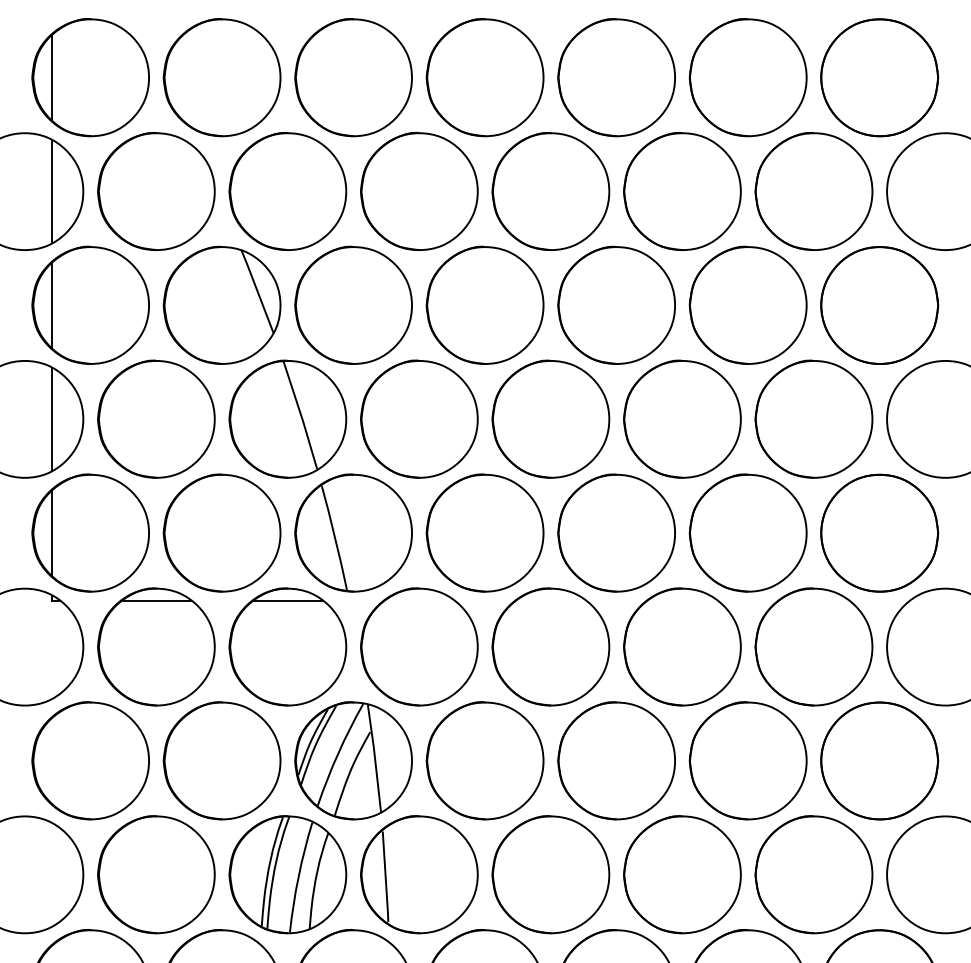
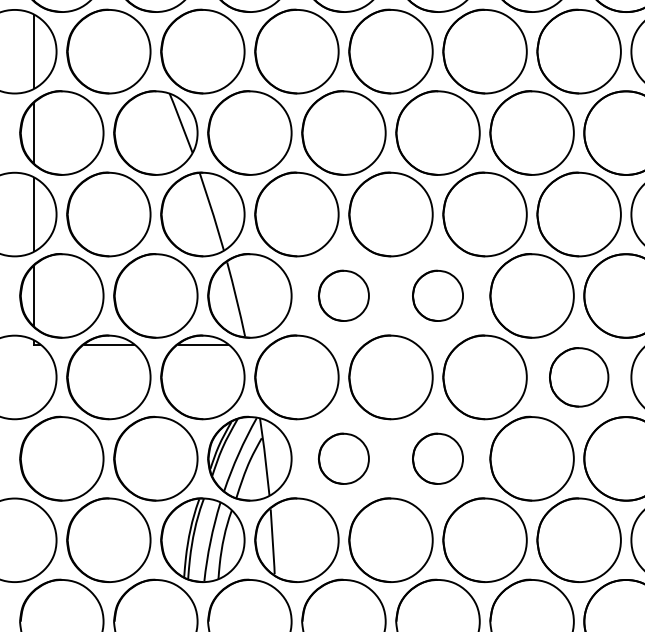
part: (484, 532) -> (343, 295), size x0.6
part: (616, 532) -> (437, 295), size x0.6
part: (813, 646) -> (578, 377), size x0.7
part: (484, 760) -> (343, 458), size x0.6
part: (616, 760) -> (437, 458), size x0.6

